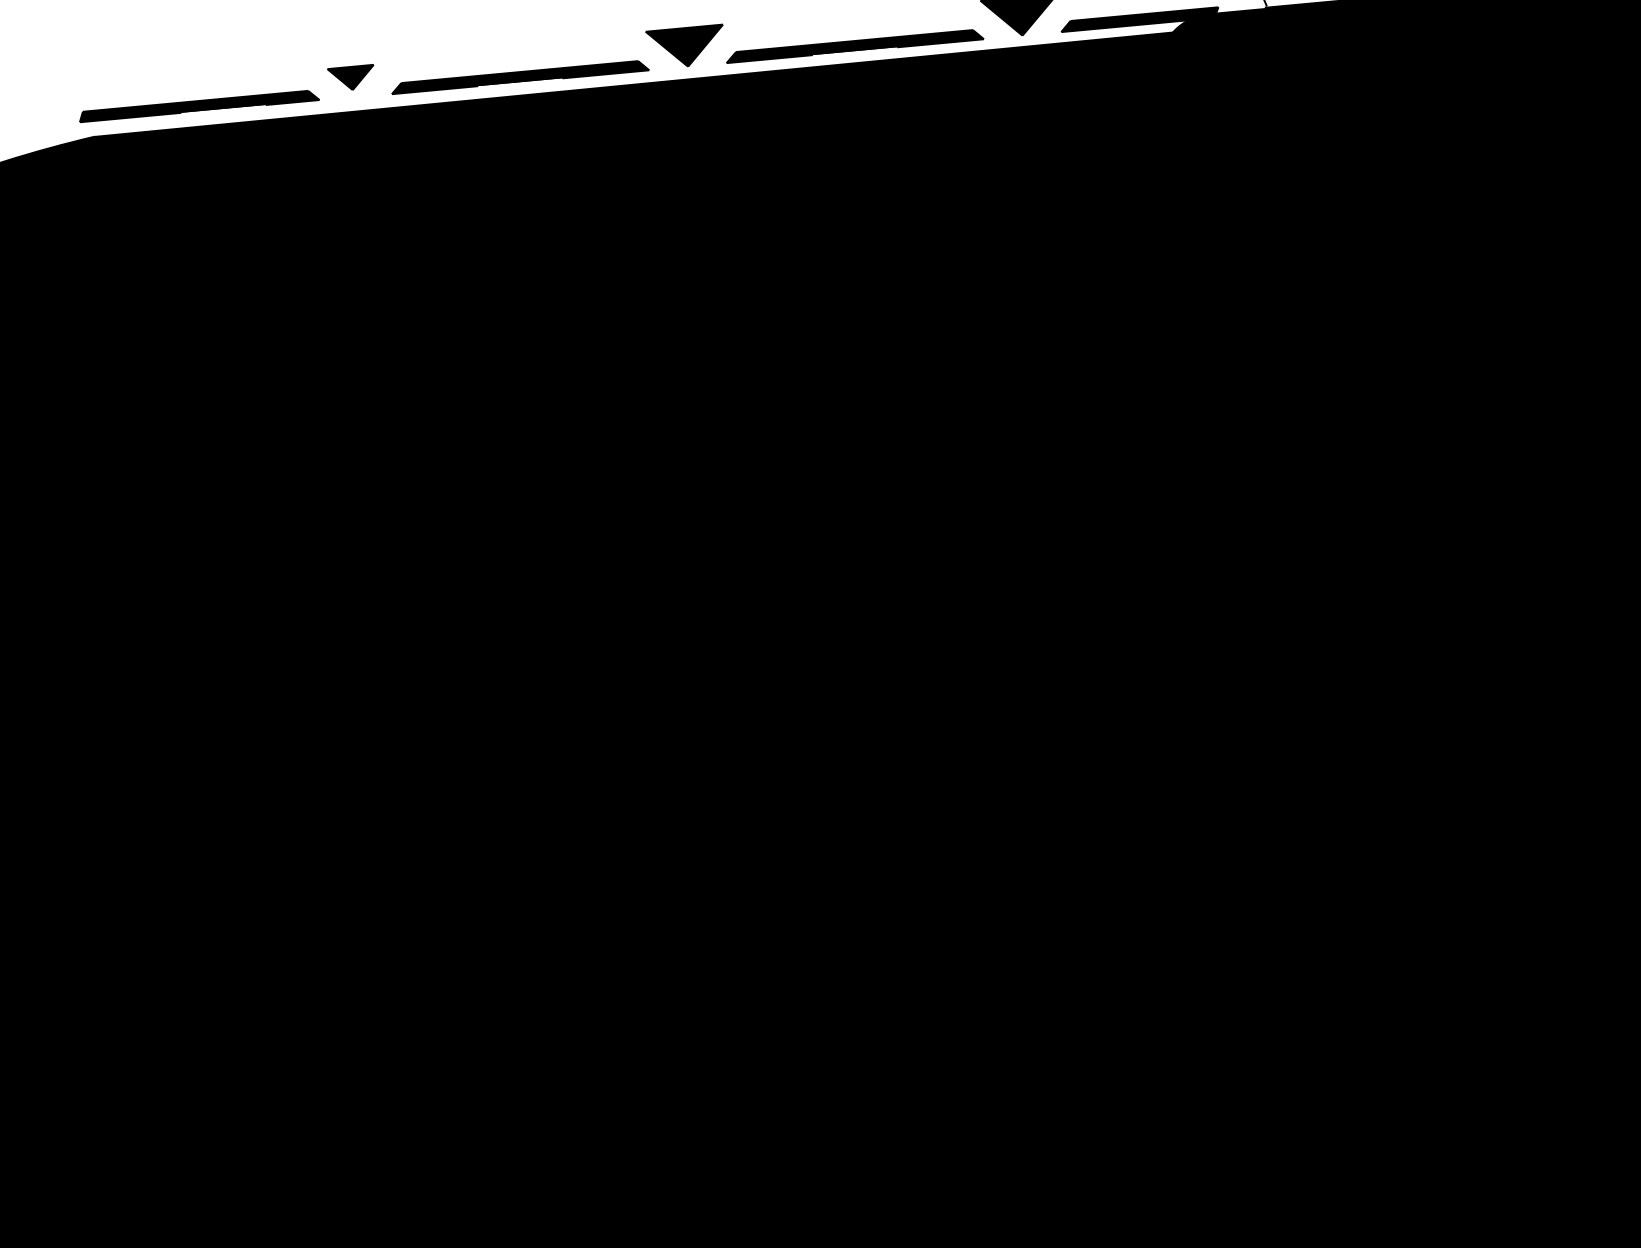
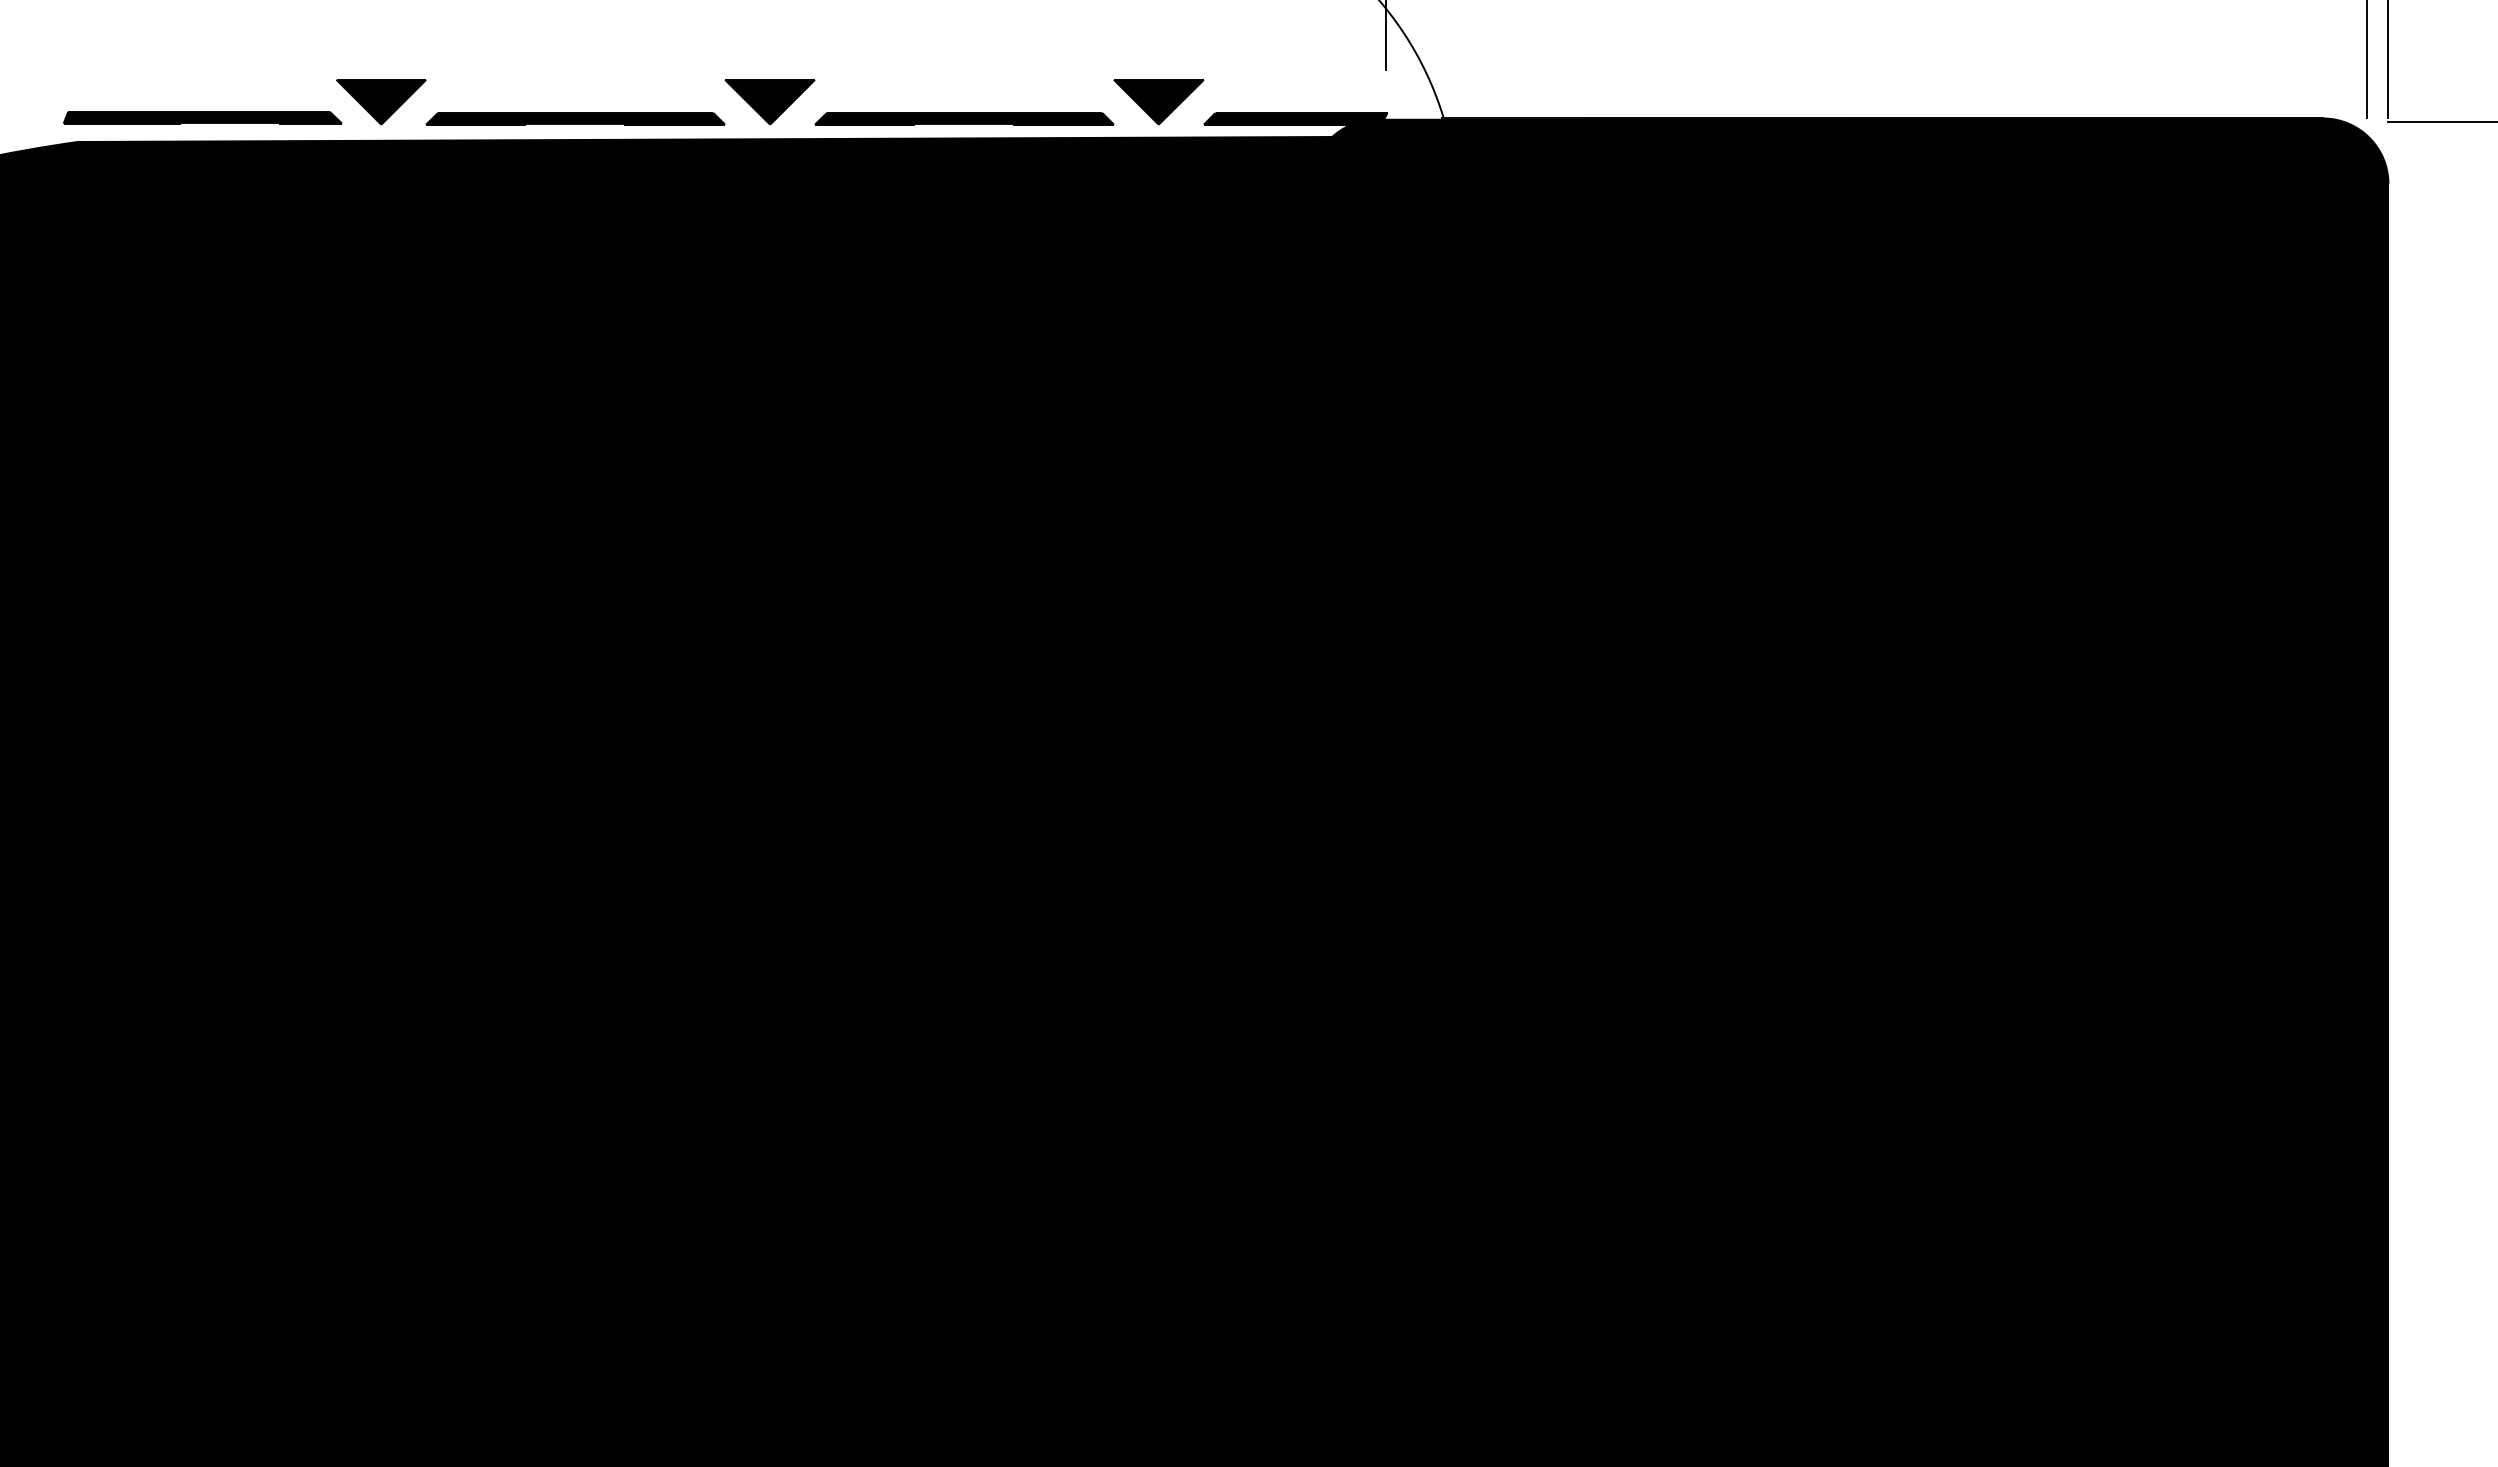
part: (351, 78) -> (381, 102), size x1.67

